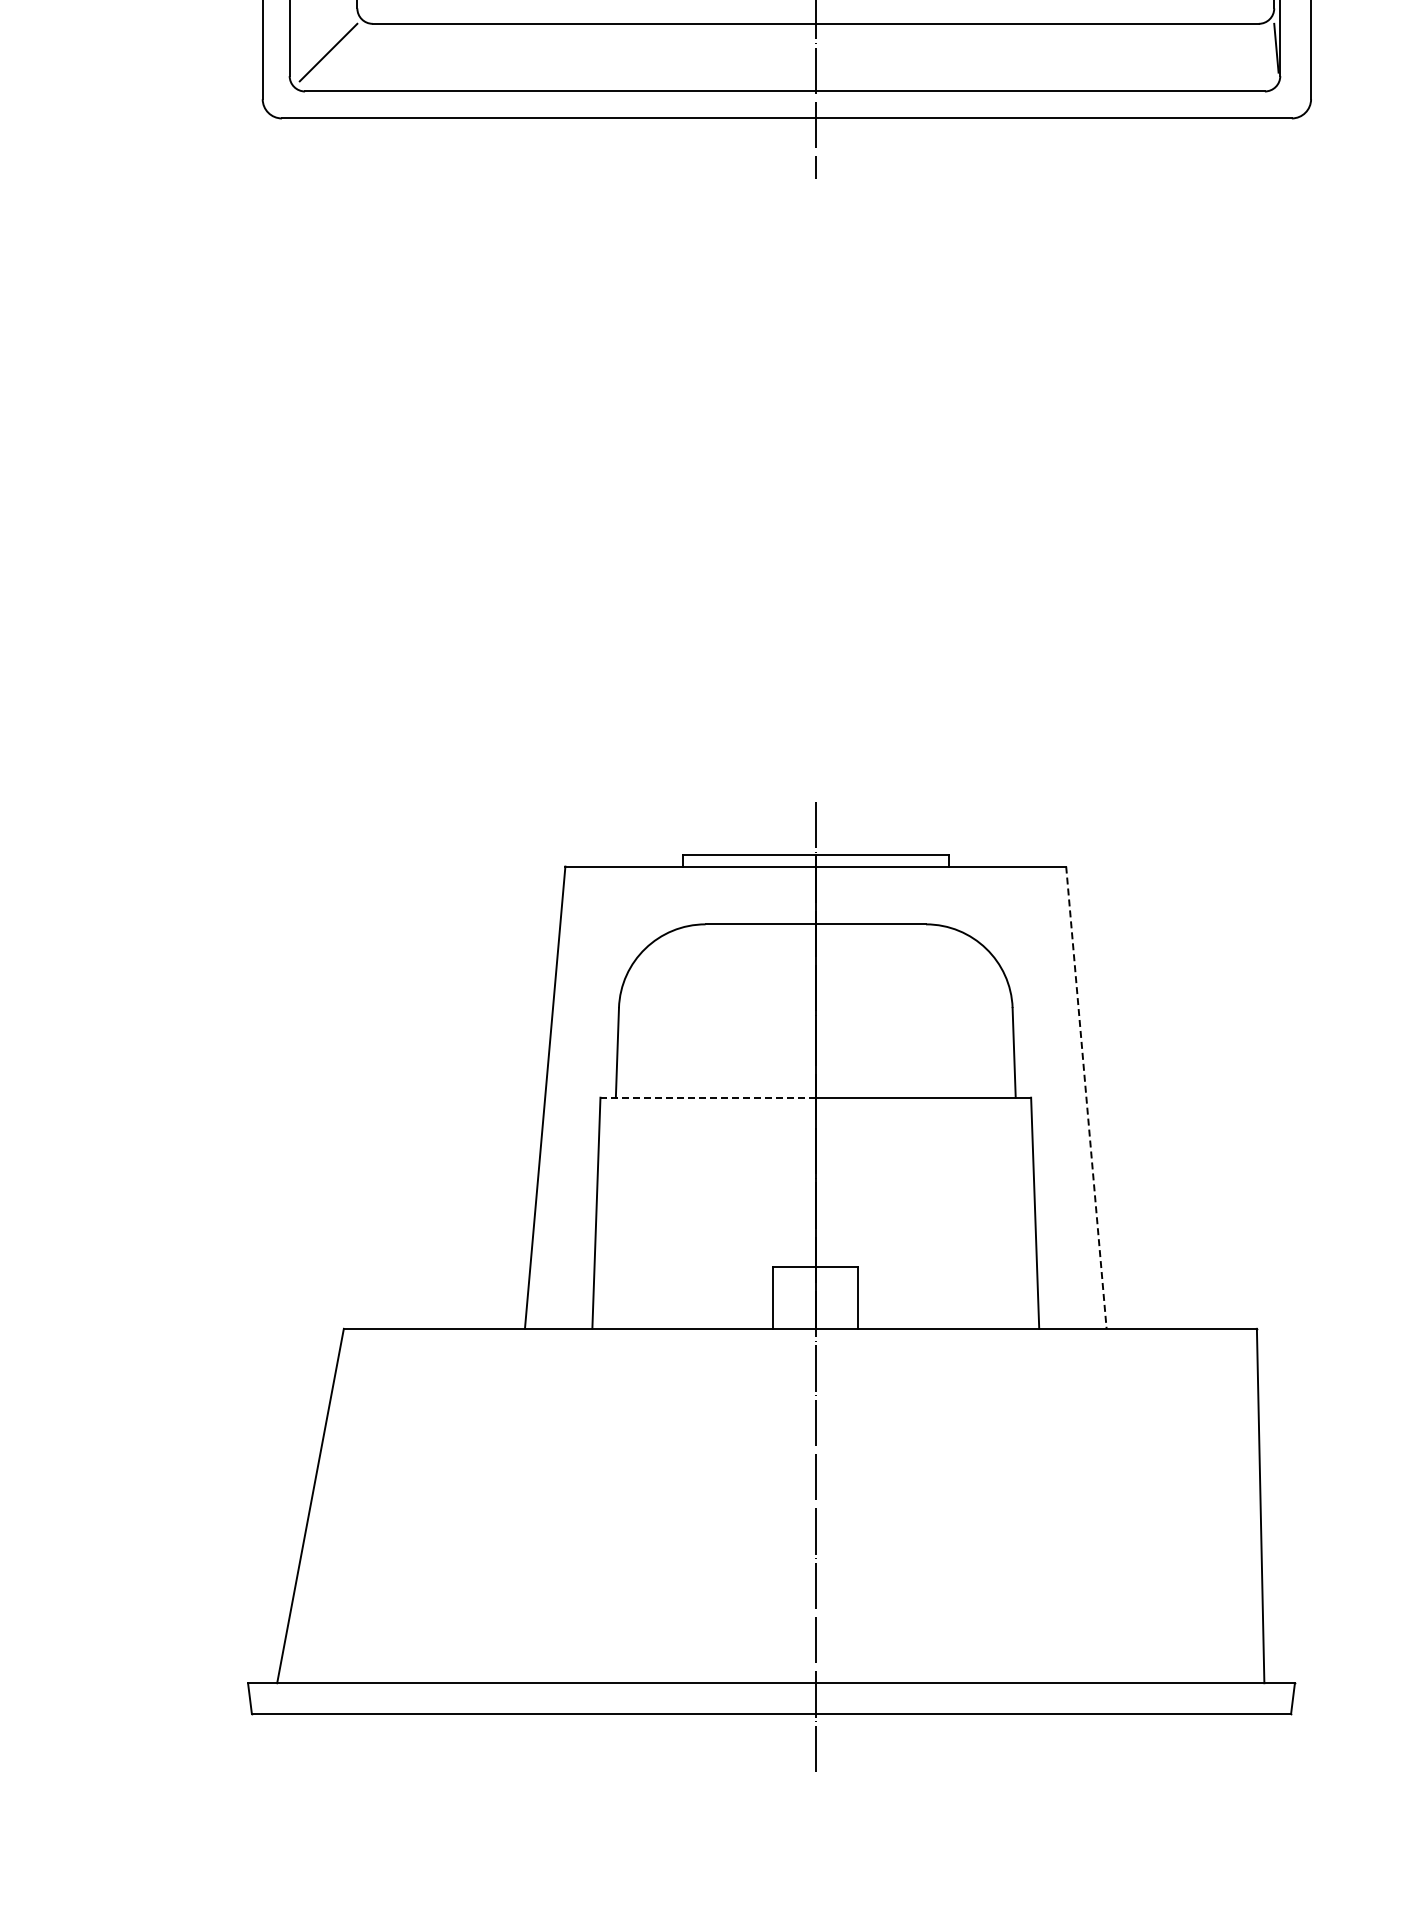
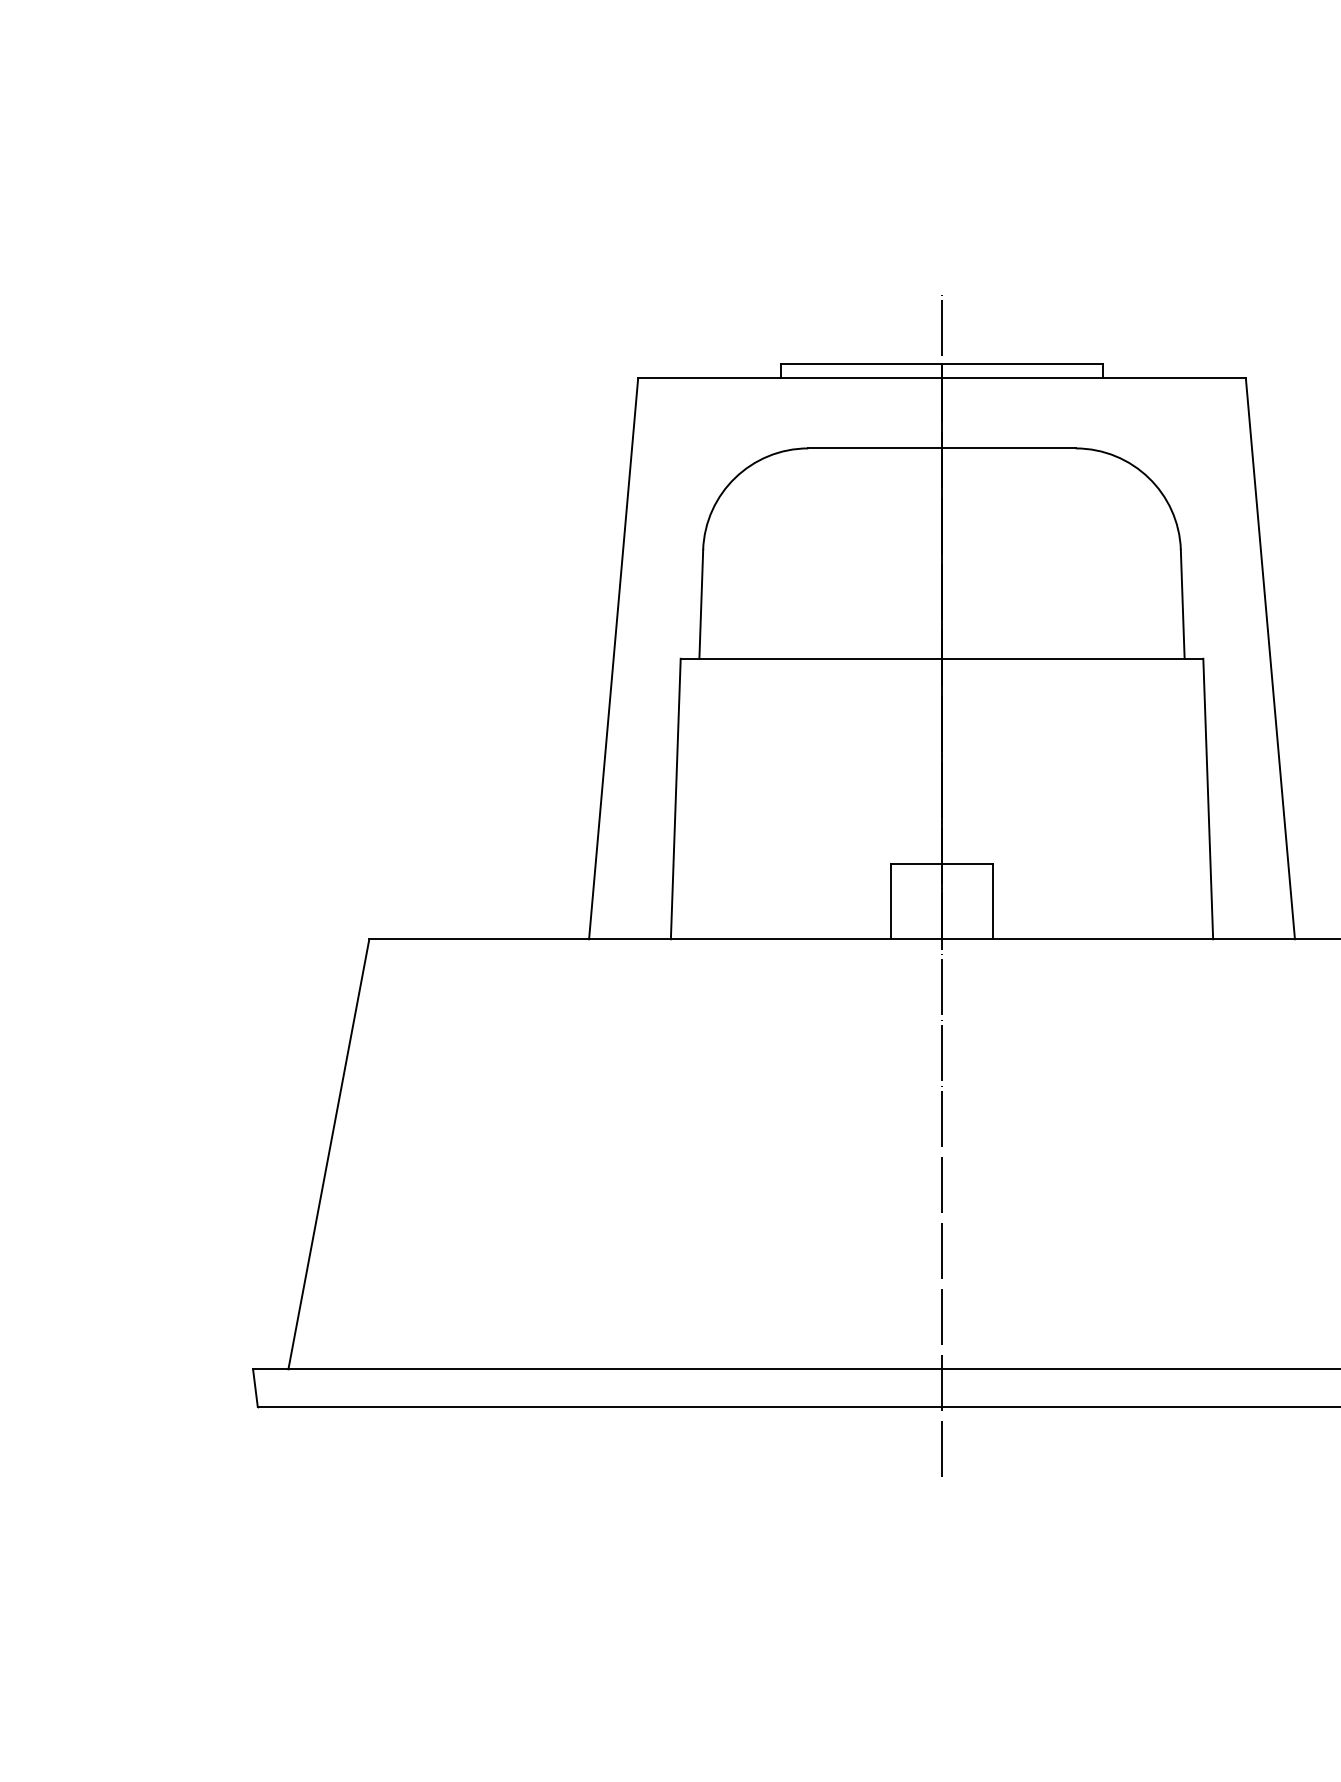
line: (708, 1097) -> (811, 658), dashed -> solid
line: (1086, 1098) -> (1270, 659), dashed -> solid

